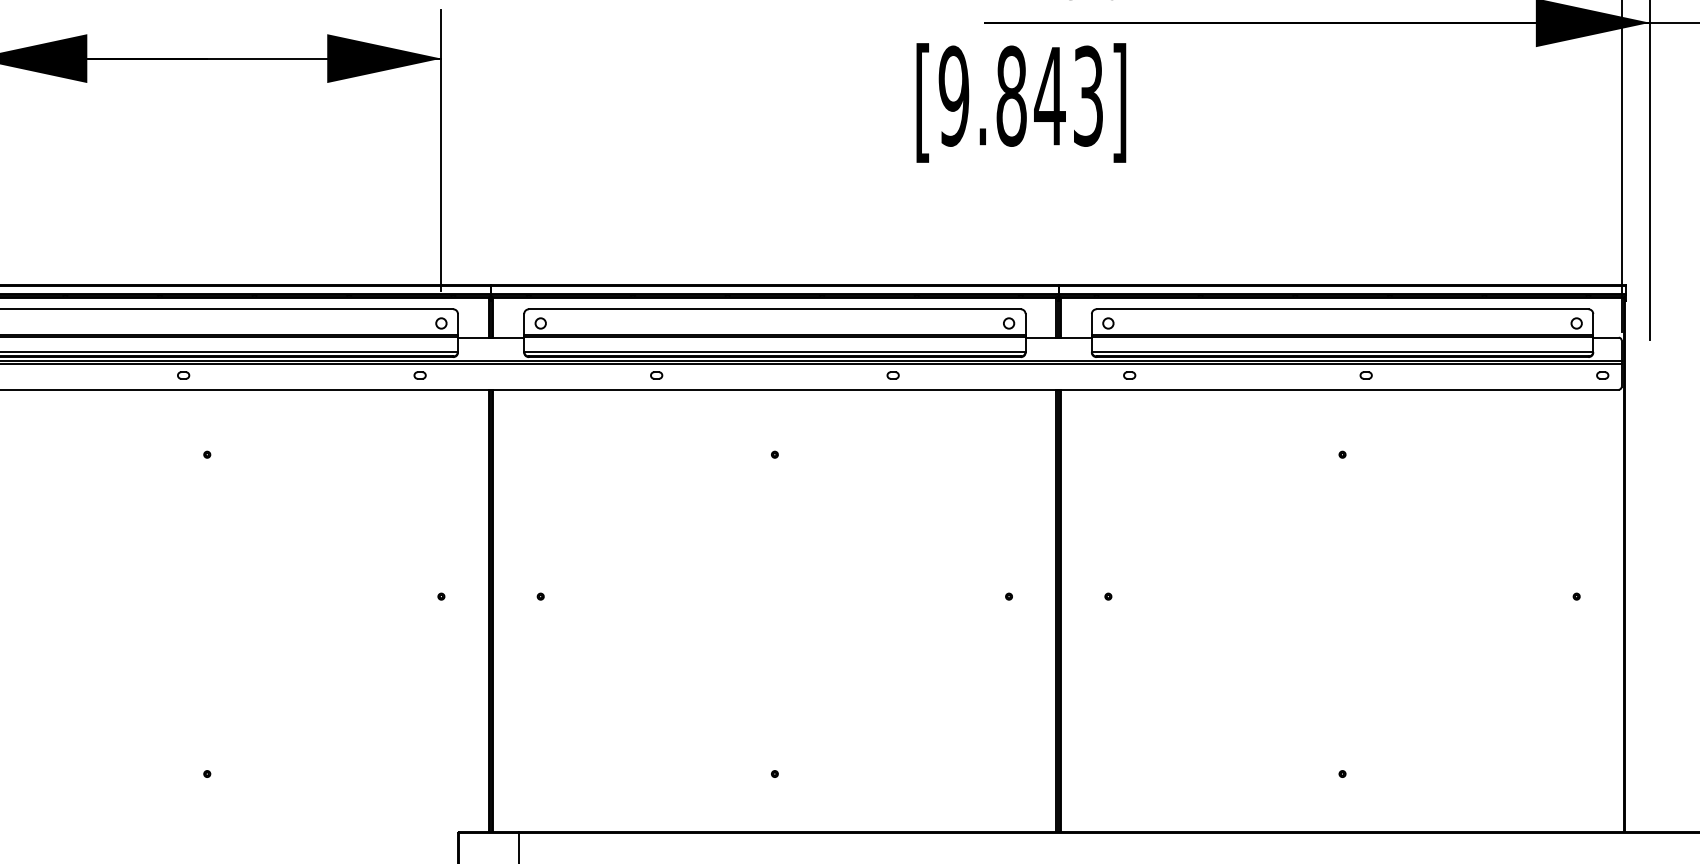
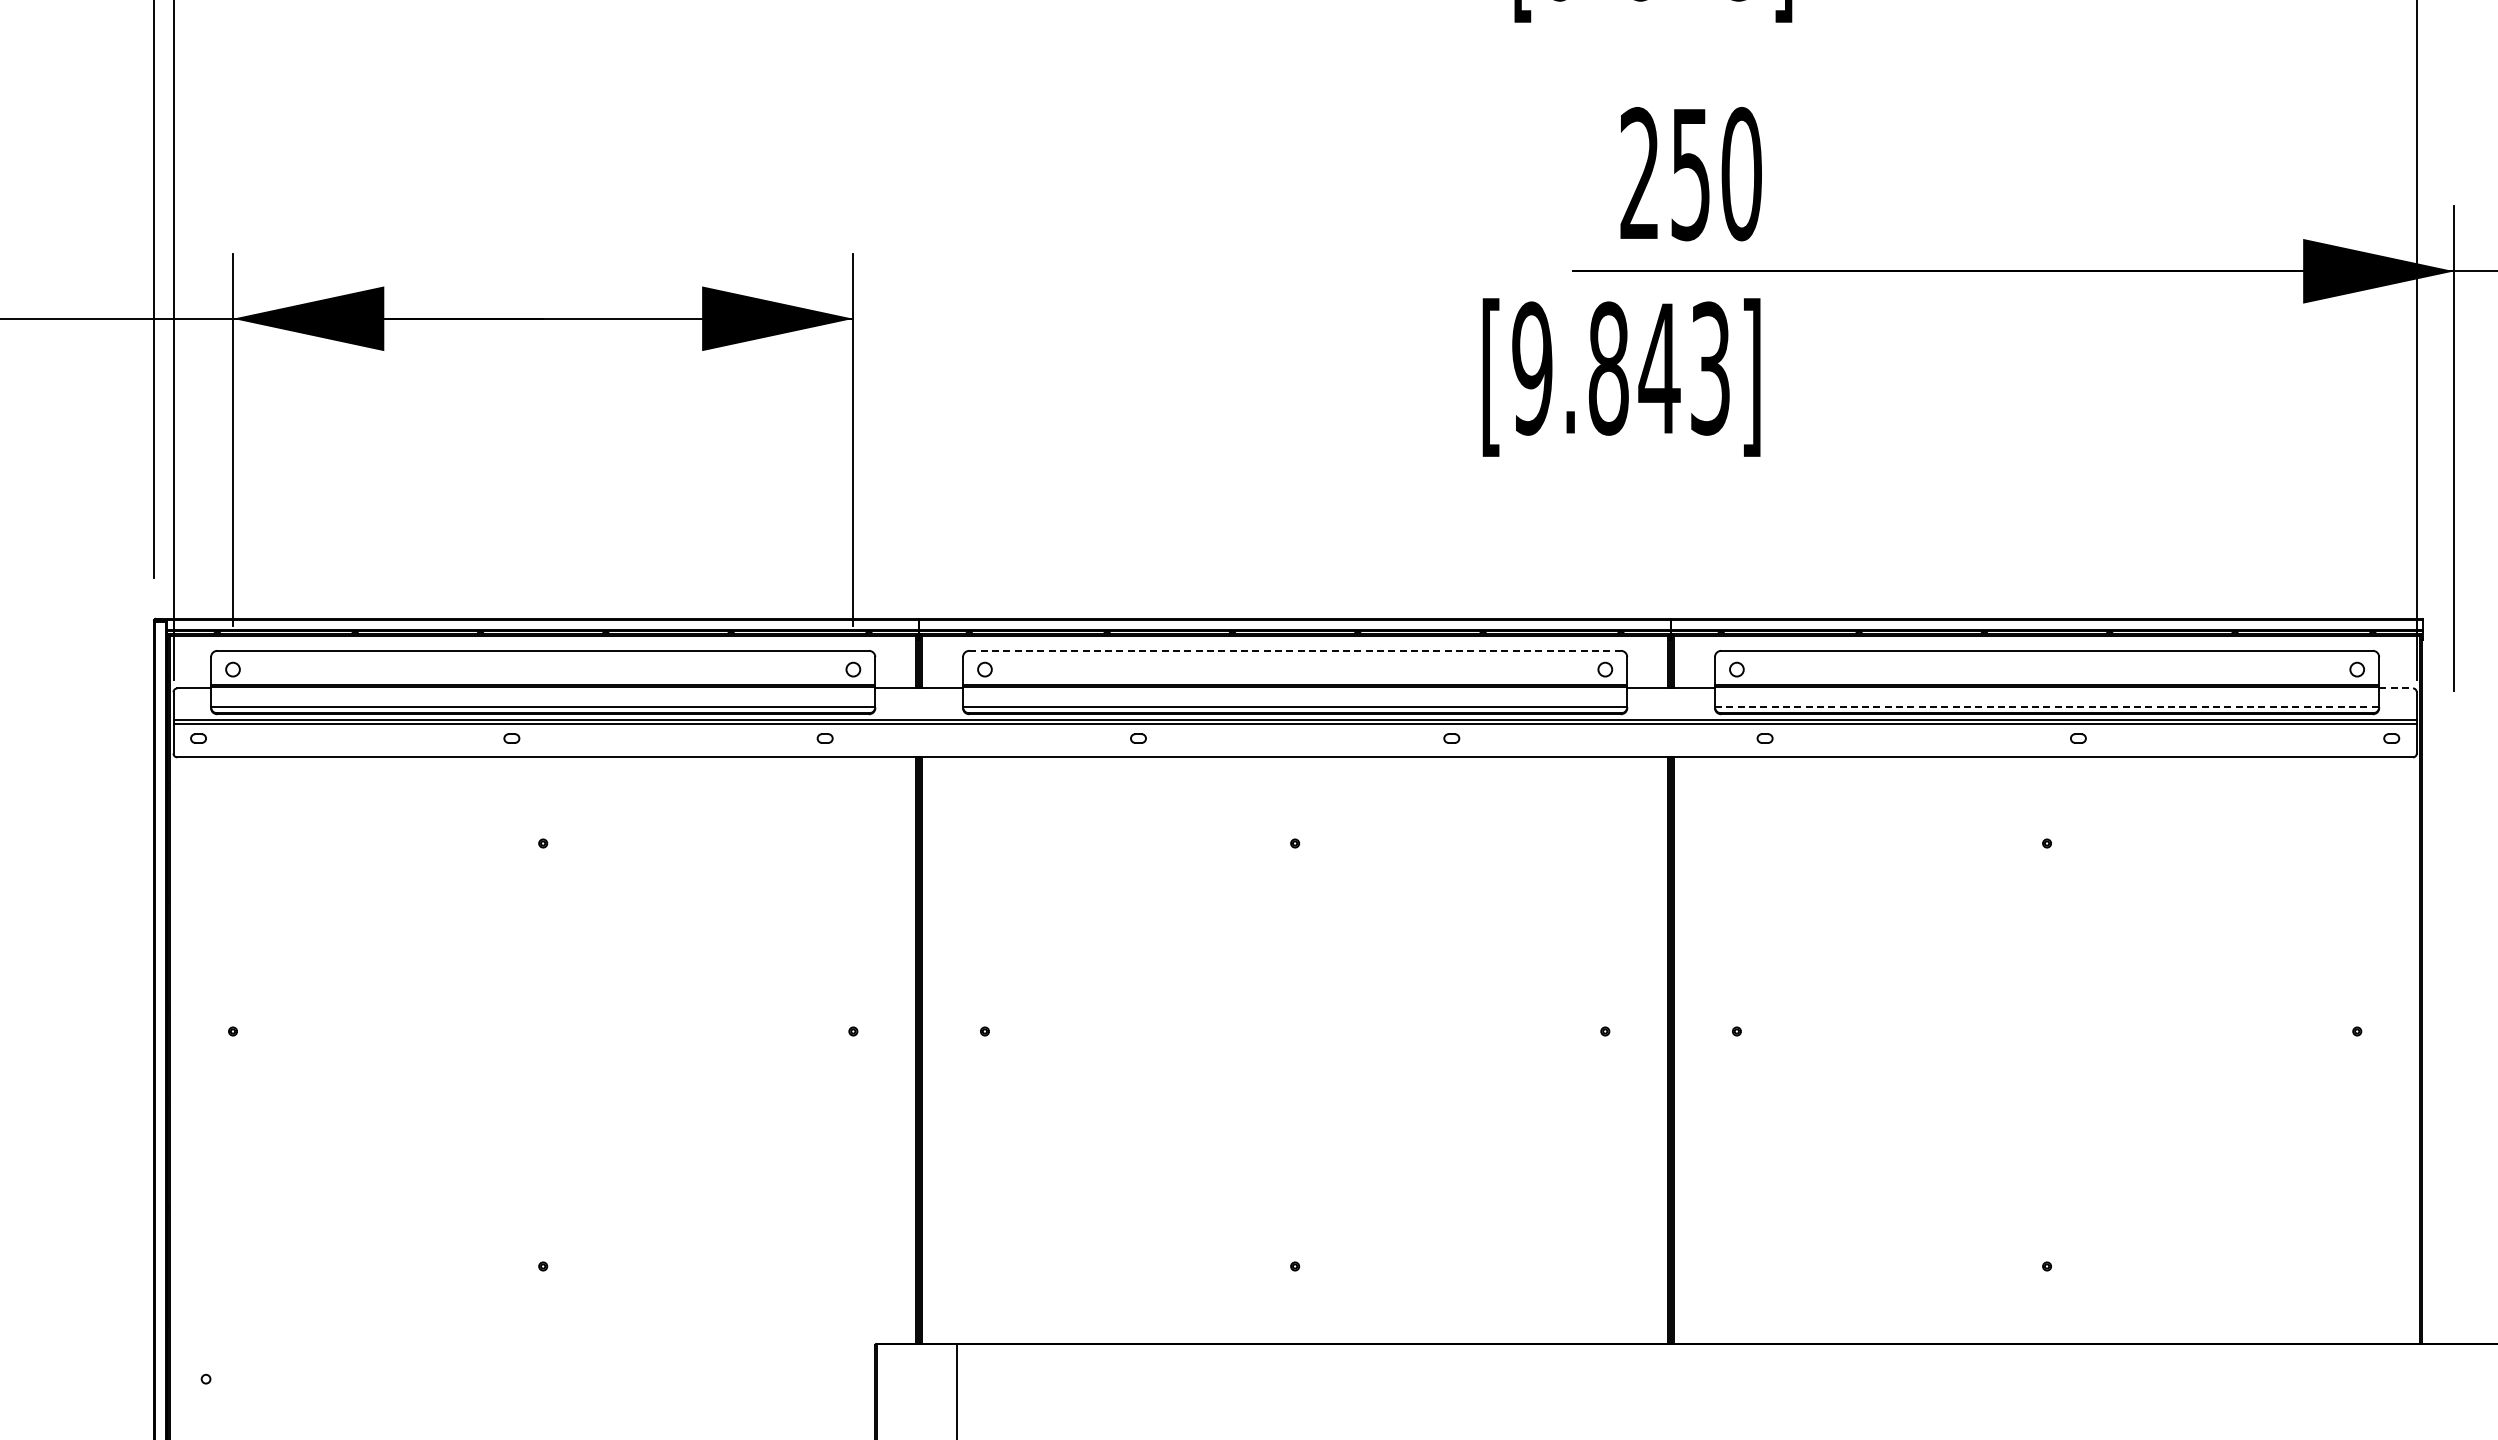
line: (775, 309) -> (1295, 650), solid -> dashed
line: (1606, 337) -> (2396, 688), solid -> dashed
line: (1342, 352) -> (2047, 707), solid -> dashed

